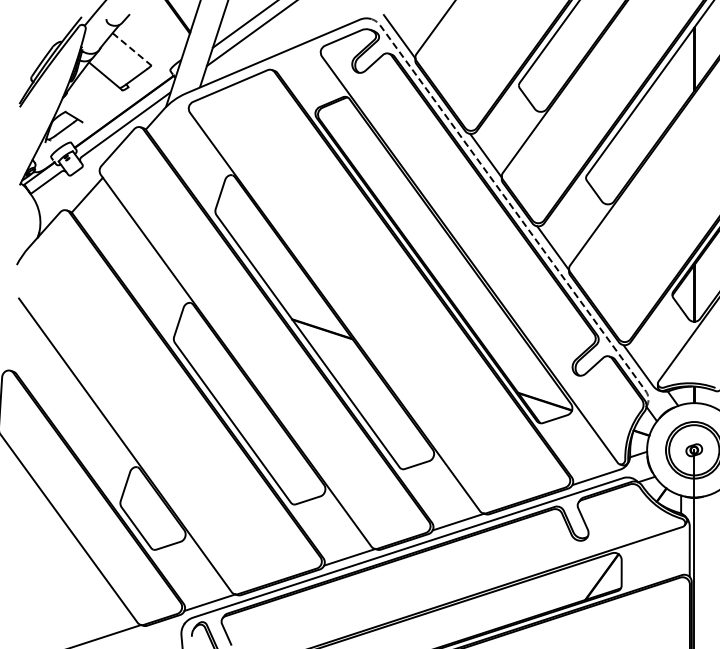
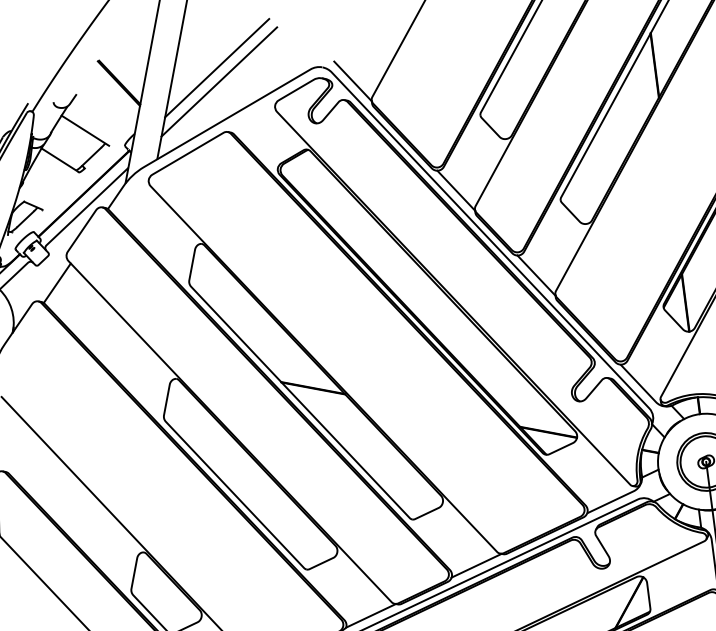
line: (133, 50) -> (85, 130), dashed -> solid
line: (517, 214) -> (495, 246), dashed -> solid

